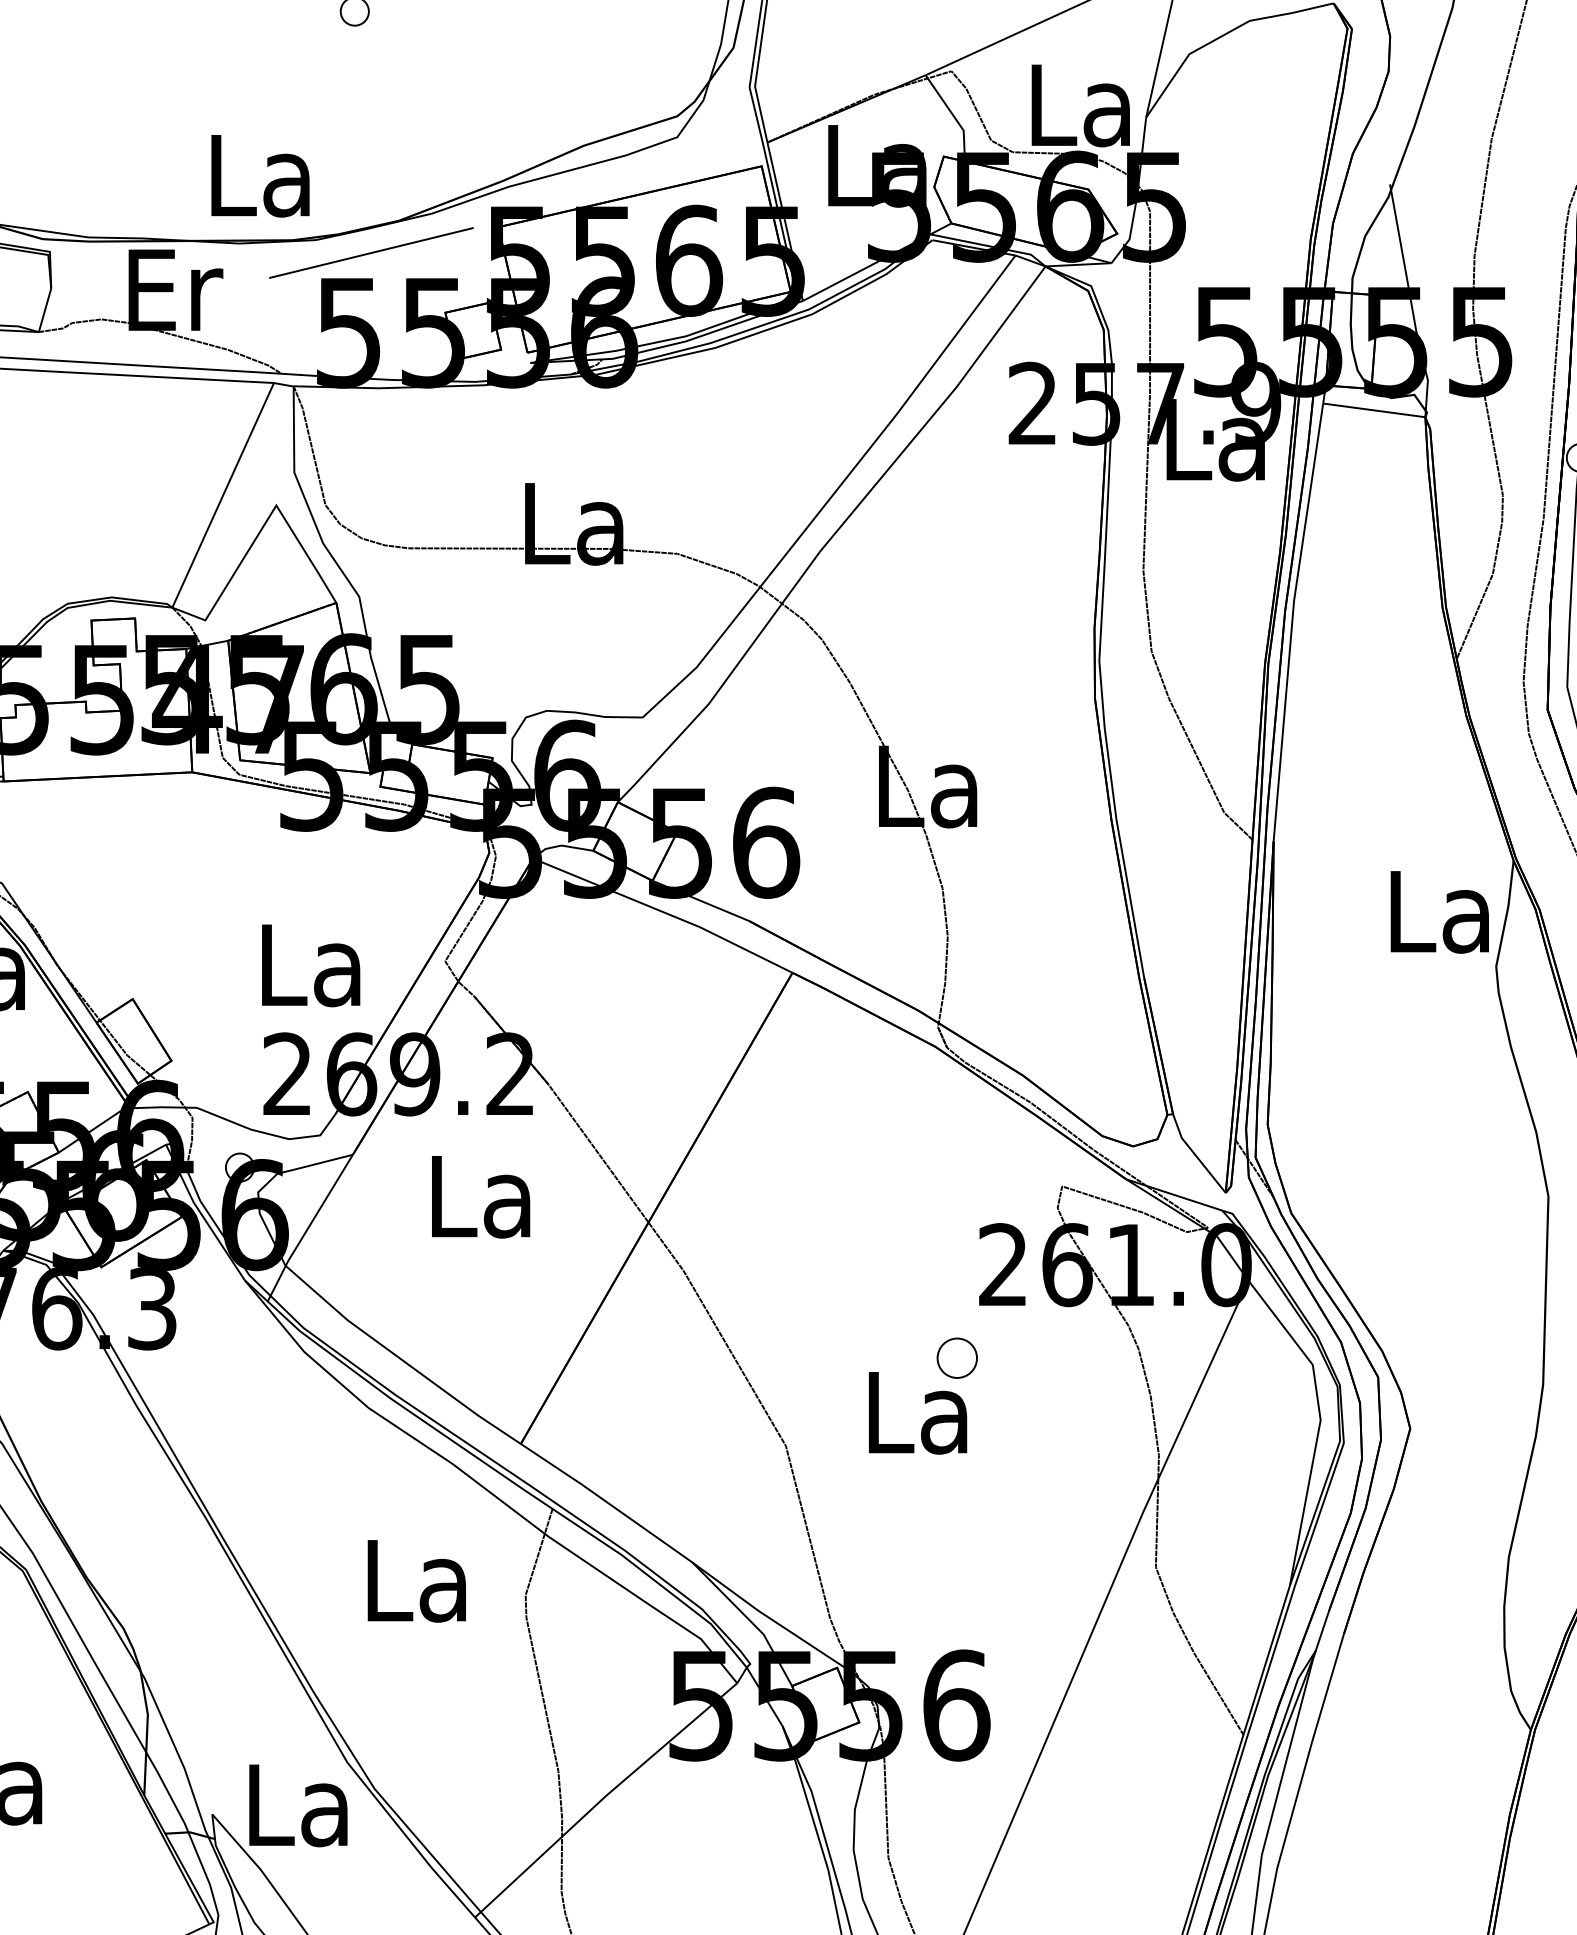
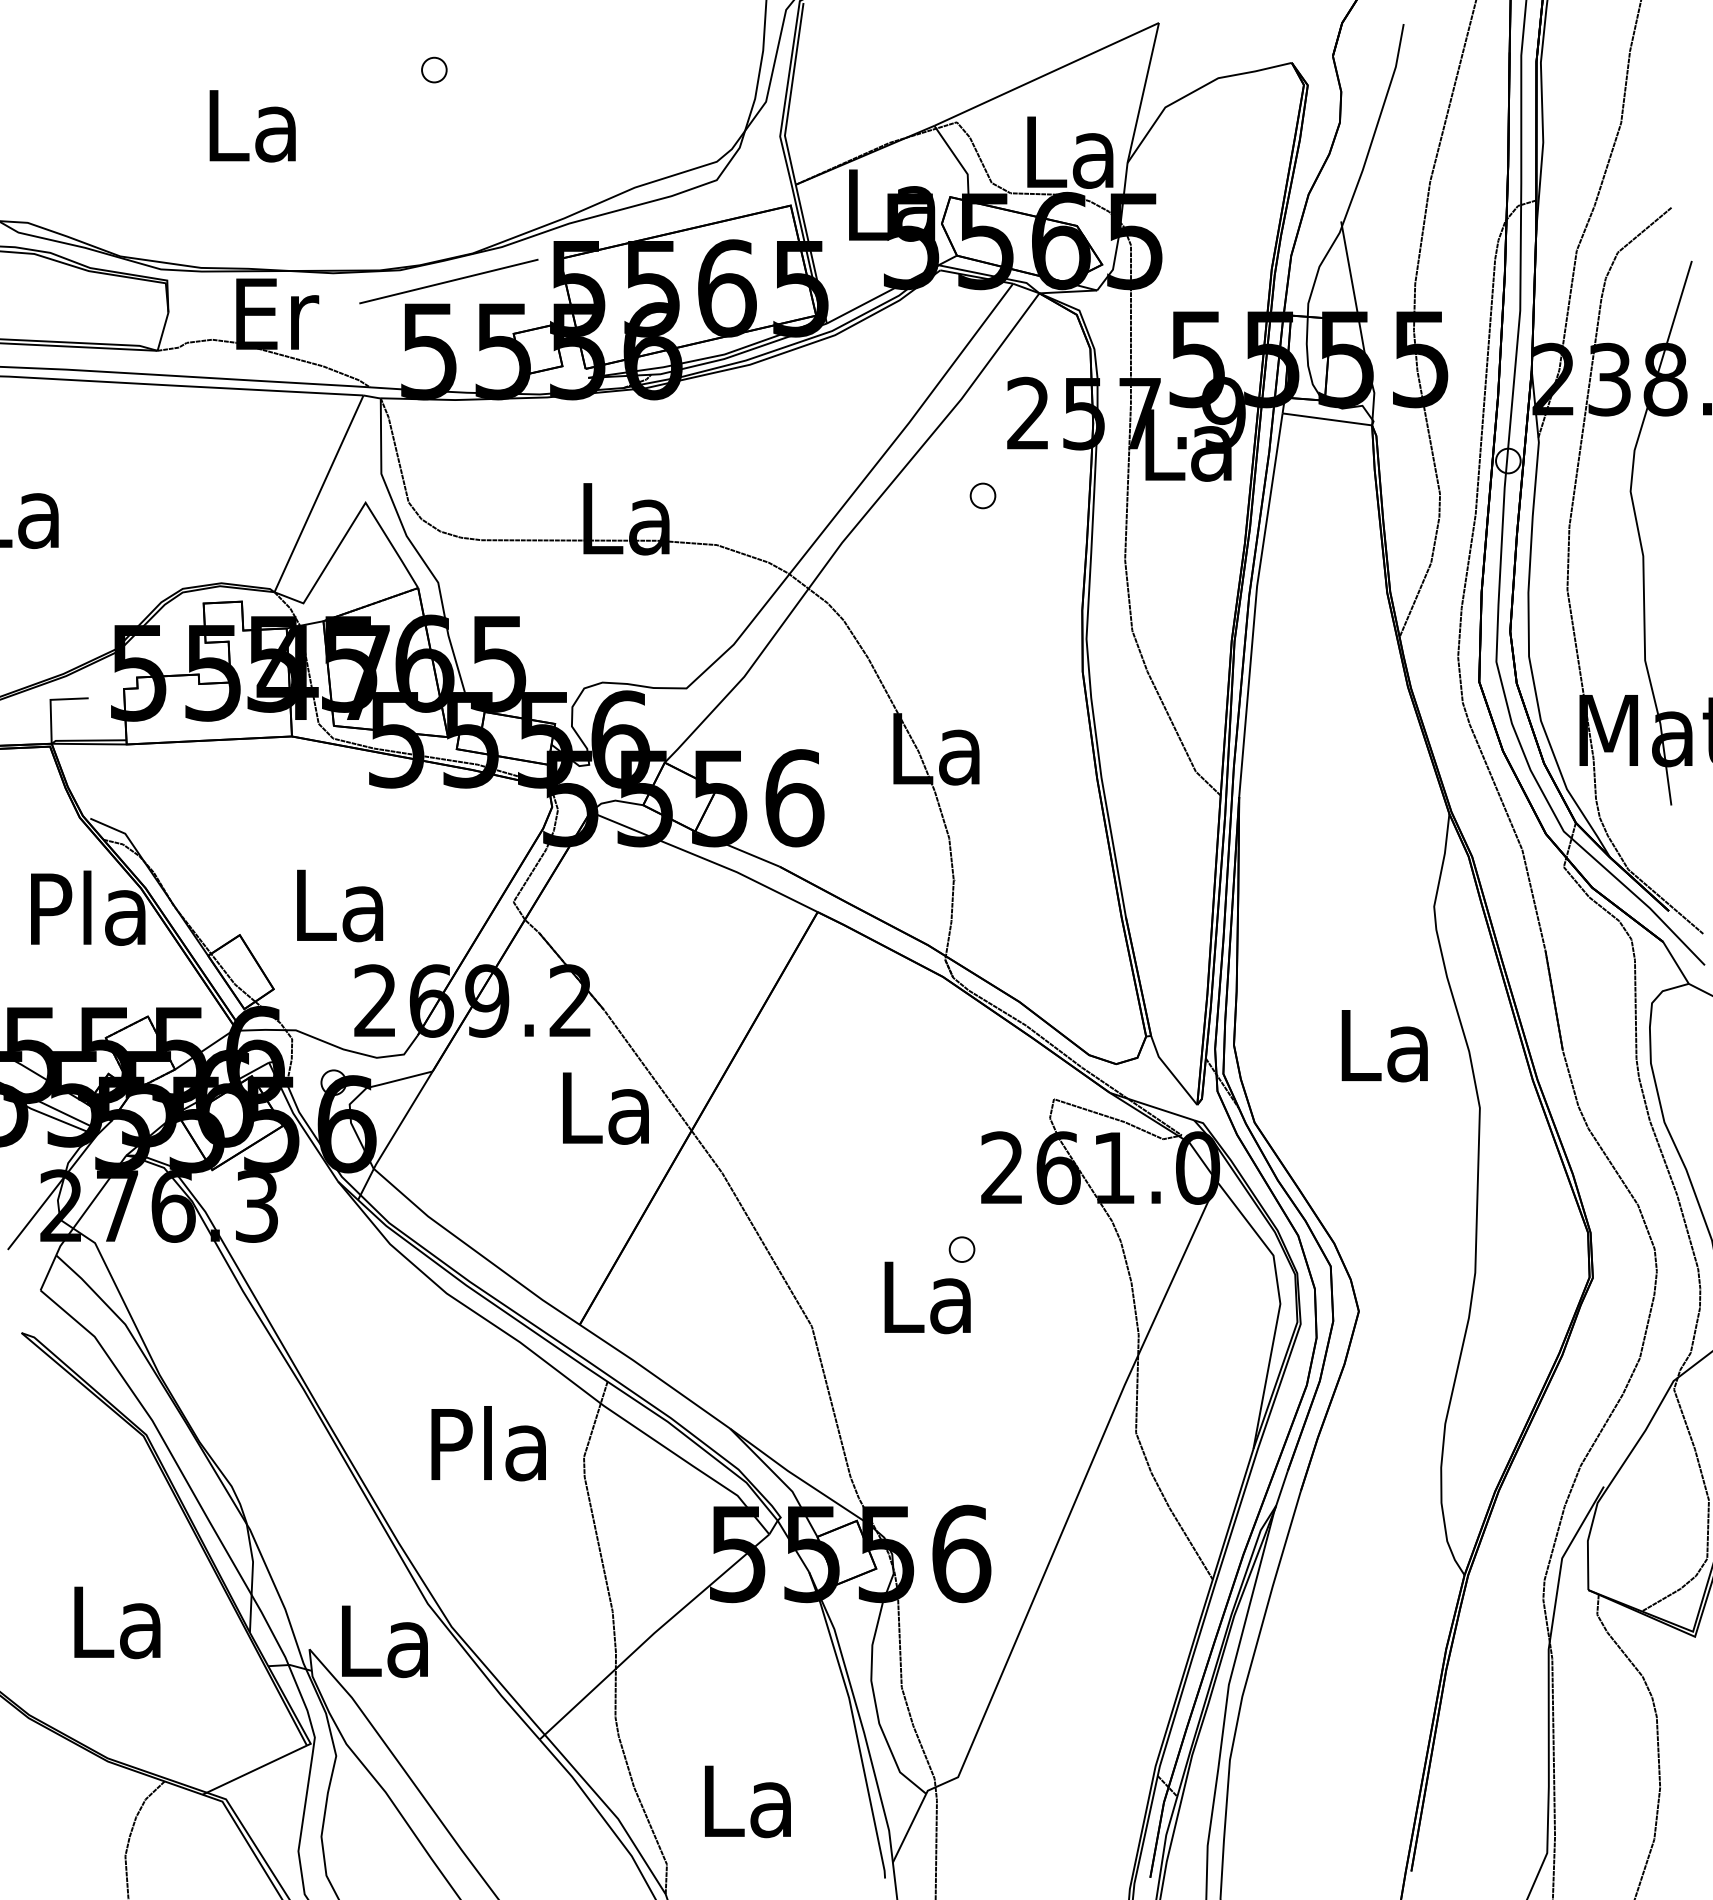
text: (260, 176) -> (252, 126), moved
part: (980, 497) -> (982, 495), added
text: (1439, 912) -> (1384, 1046), moved
text: (311, 965) -> (340, 905), moved
text: (480, 1197) -> (605, 1108), moved
part: (956, 1358) -> (961, 1249), size x0.71
text: (416, 1579) -> (488, 1443), La -> Pla

